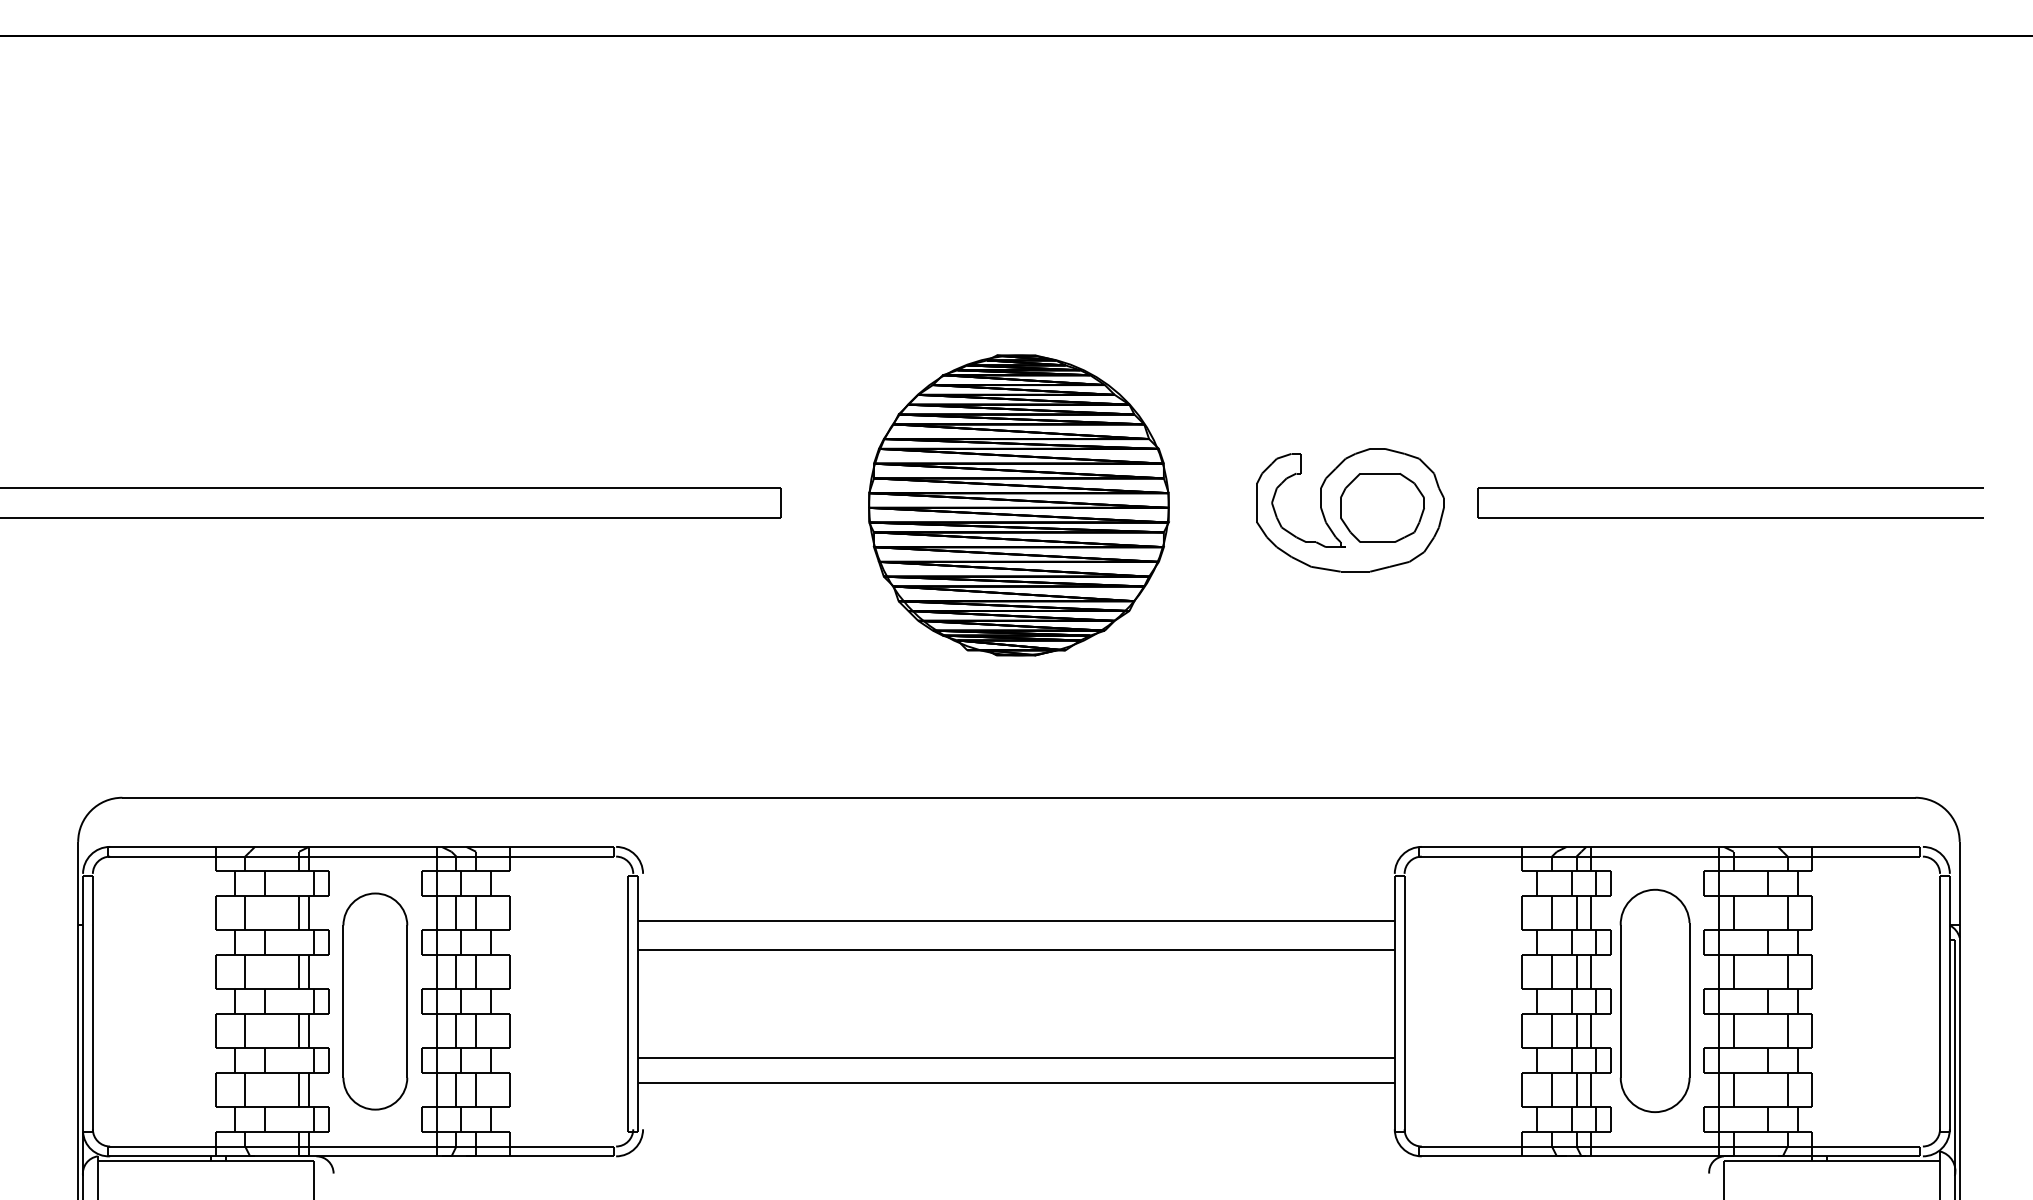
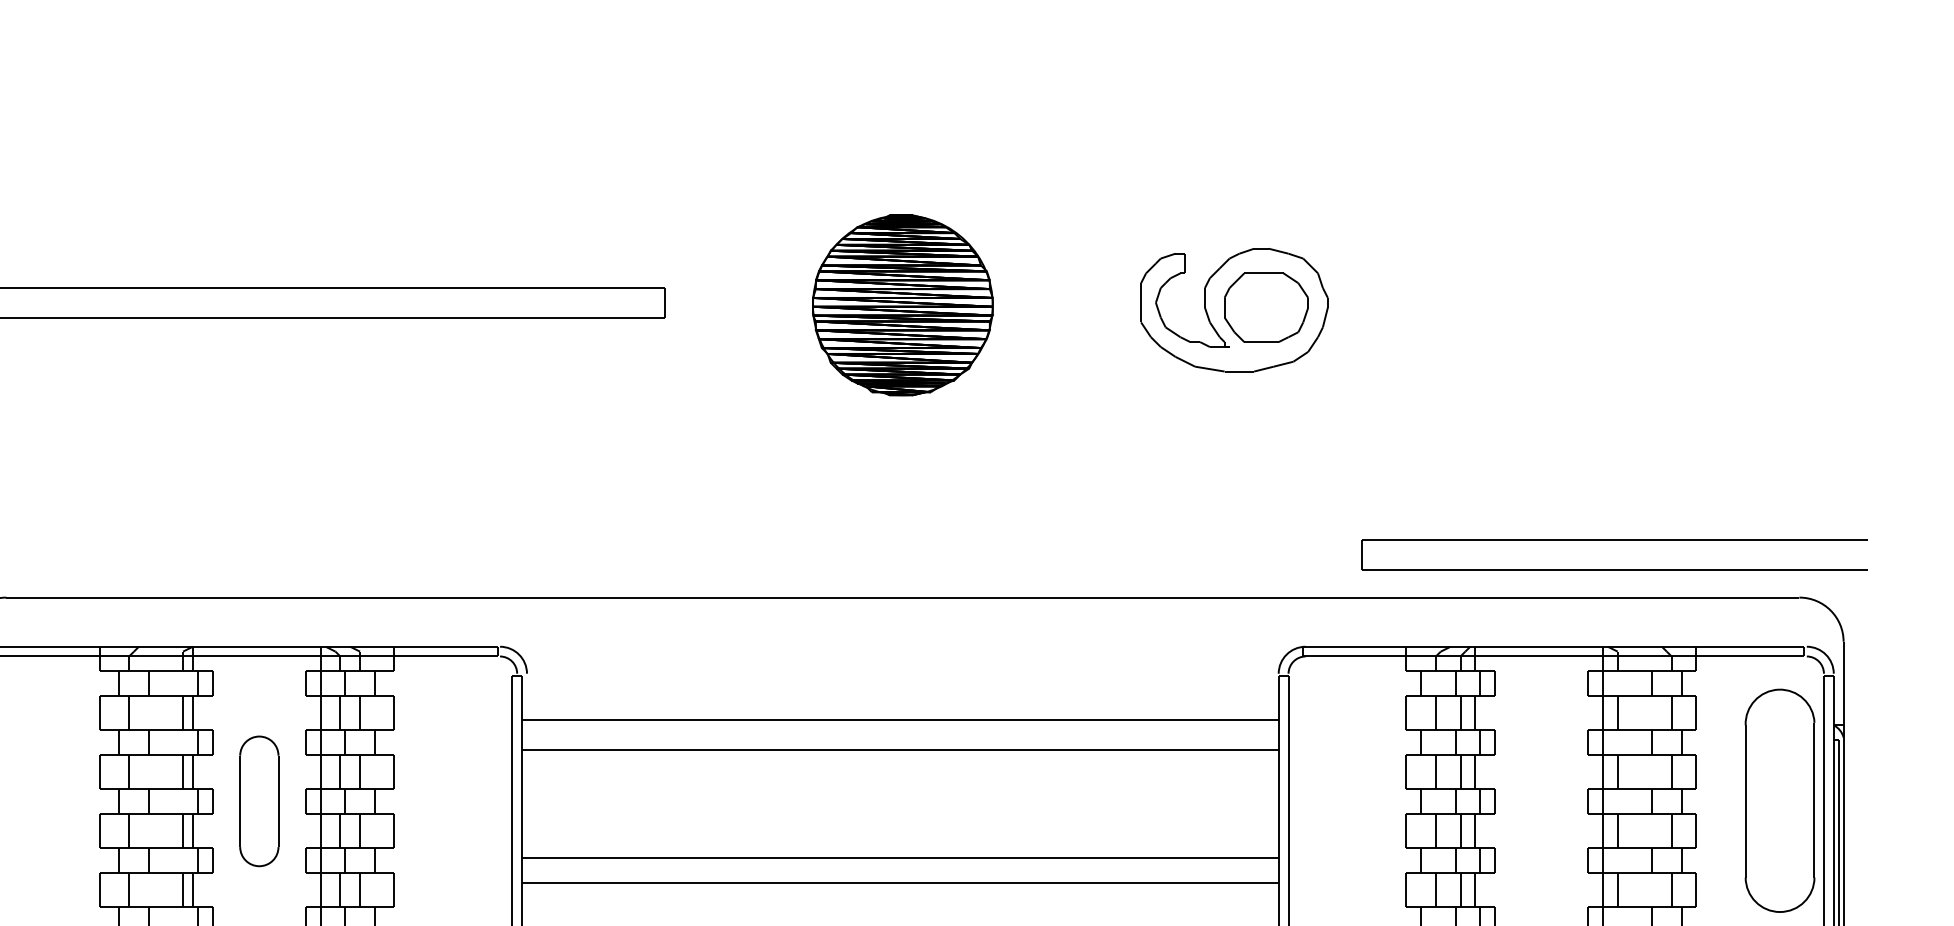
part: (1730, 488) -> (1614, 540), moved
part: (1018, 505) -> (902, 305), size x0.6
part: (1654, 1000) -> (1779, 800), moved
part: (375, 1001) -> (259, 801), size x0.6

